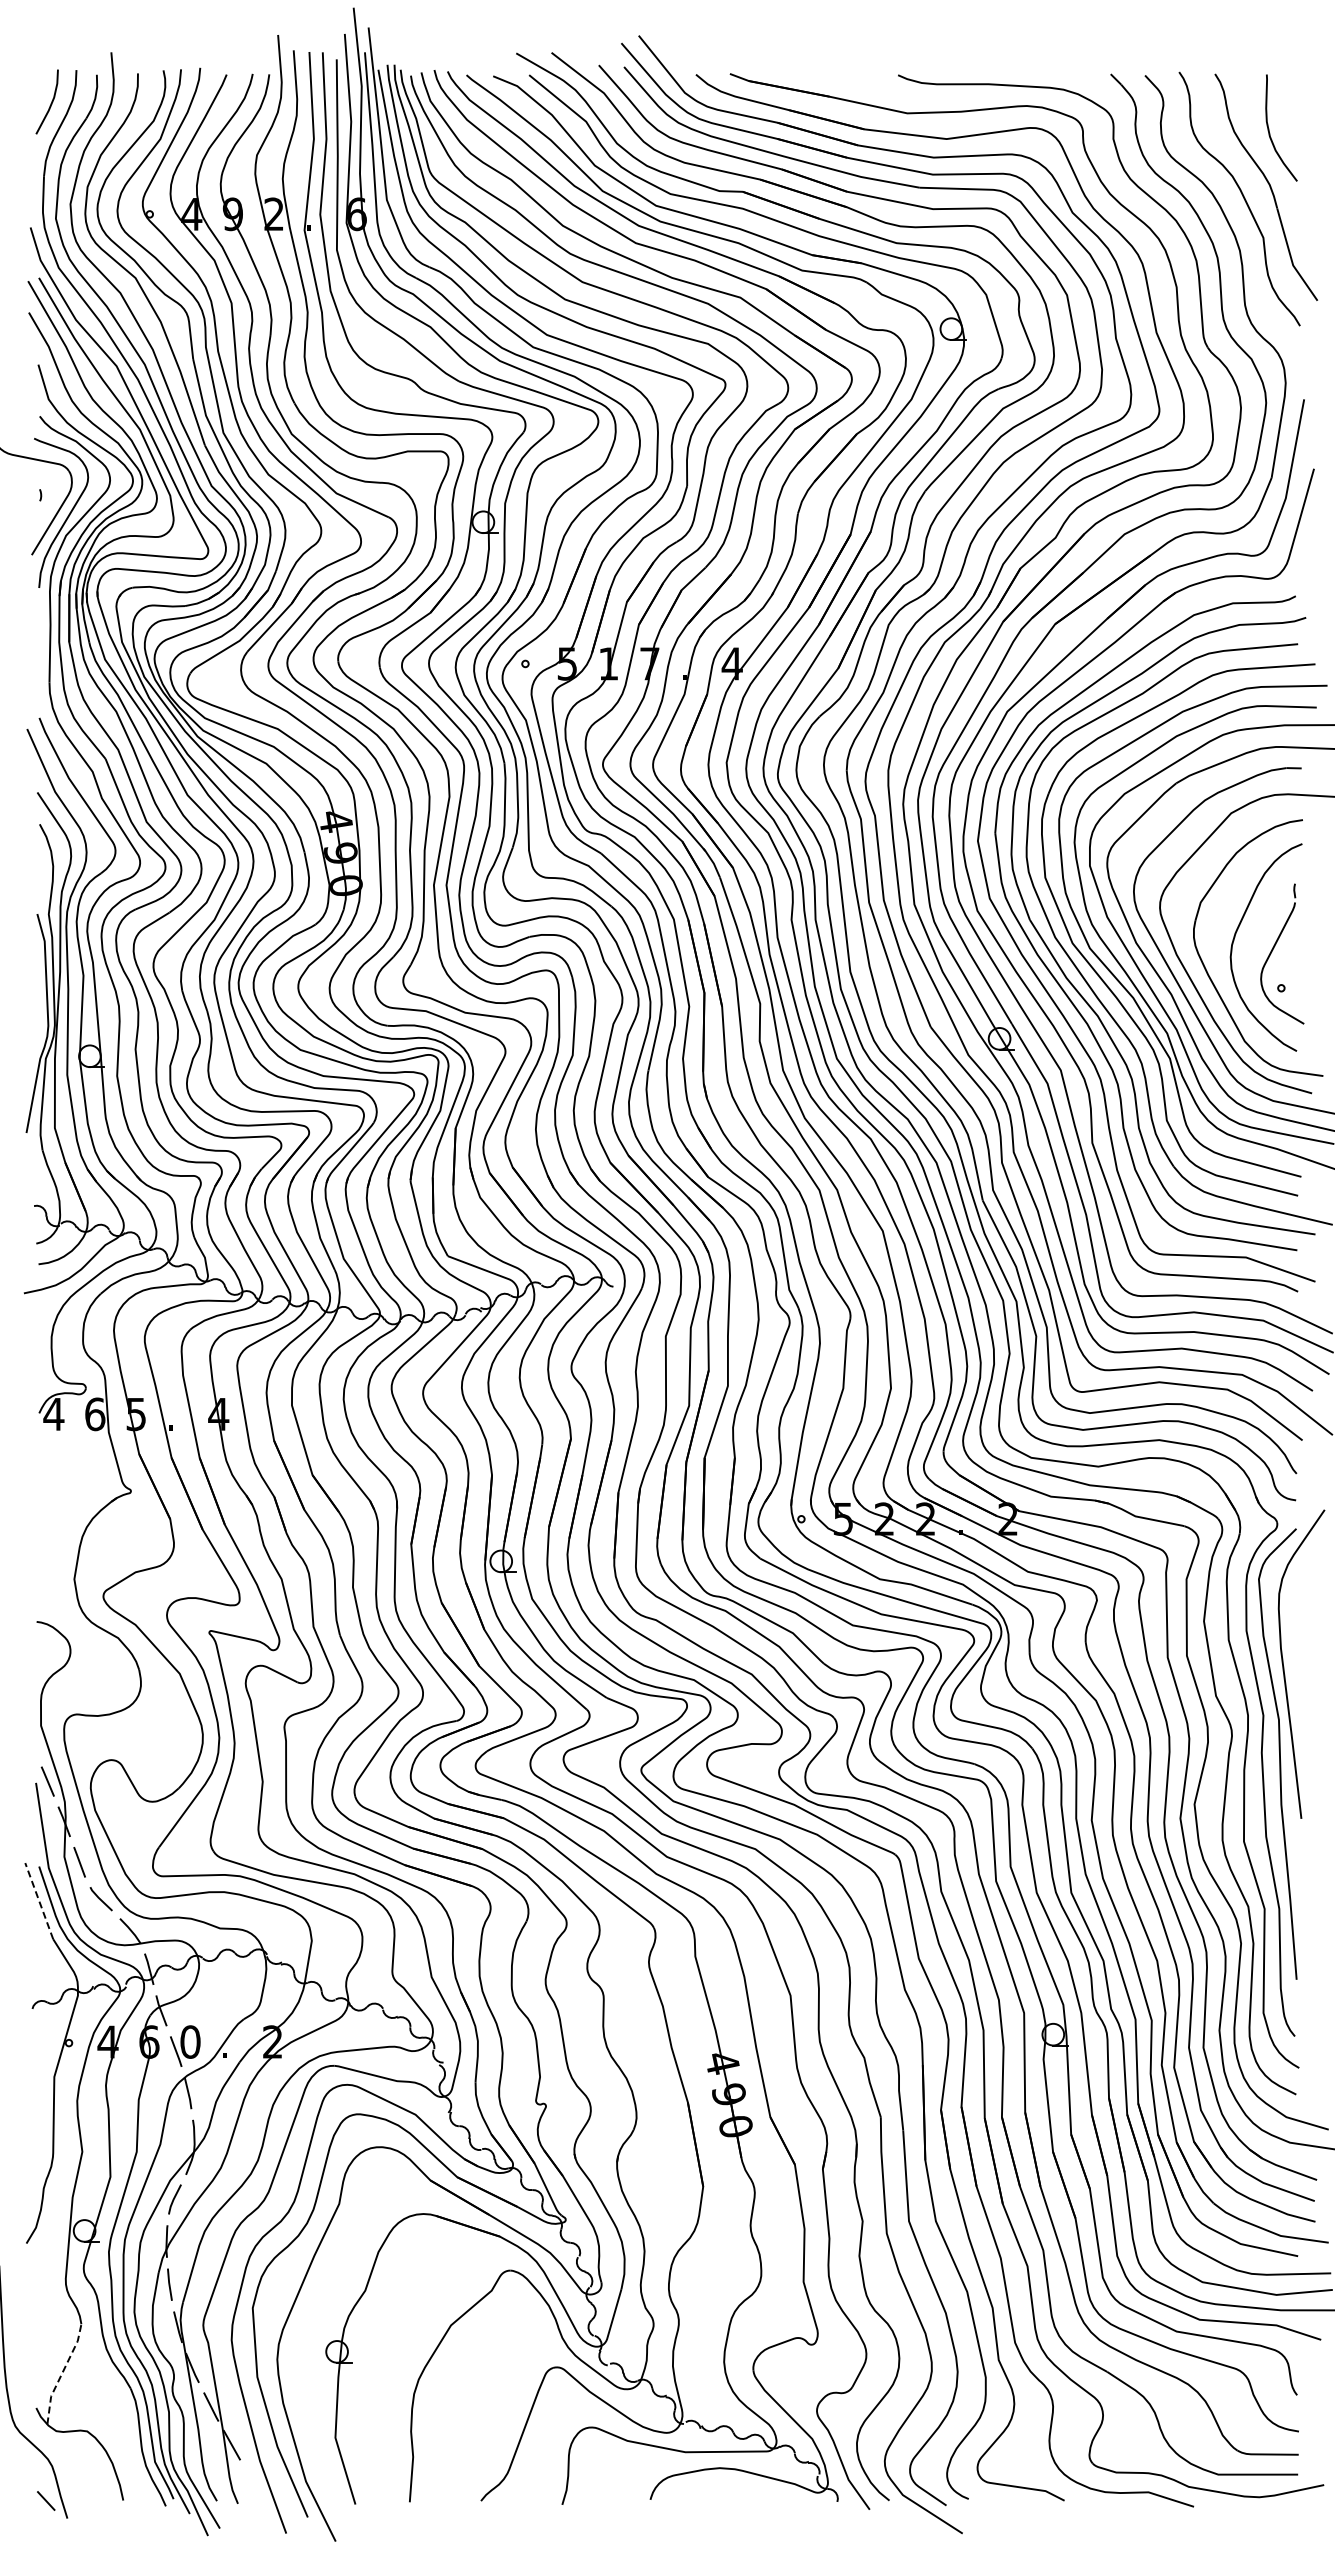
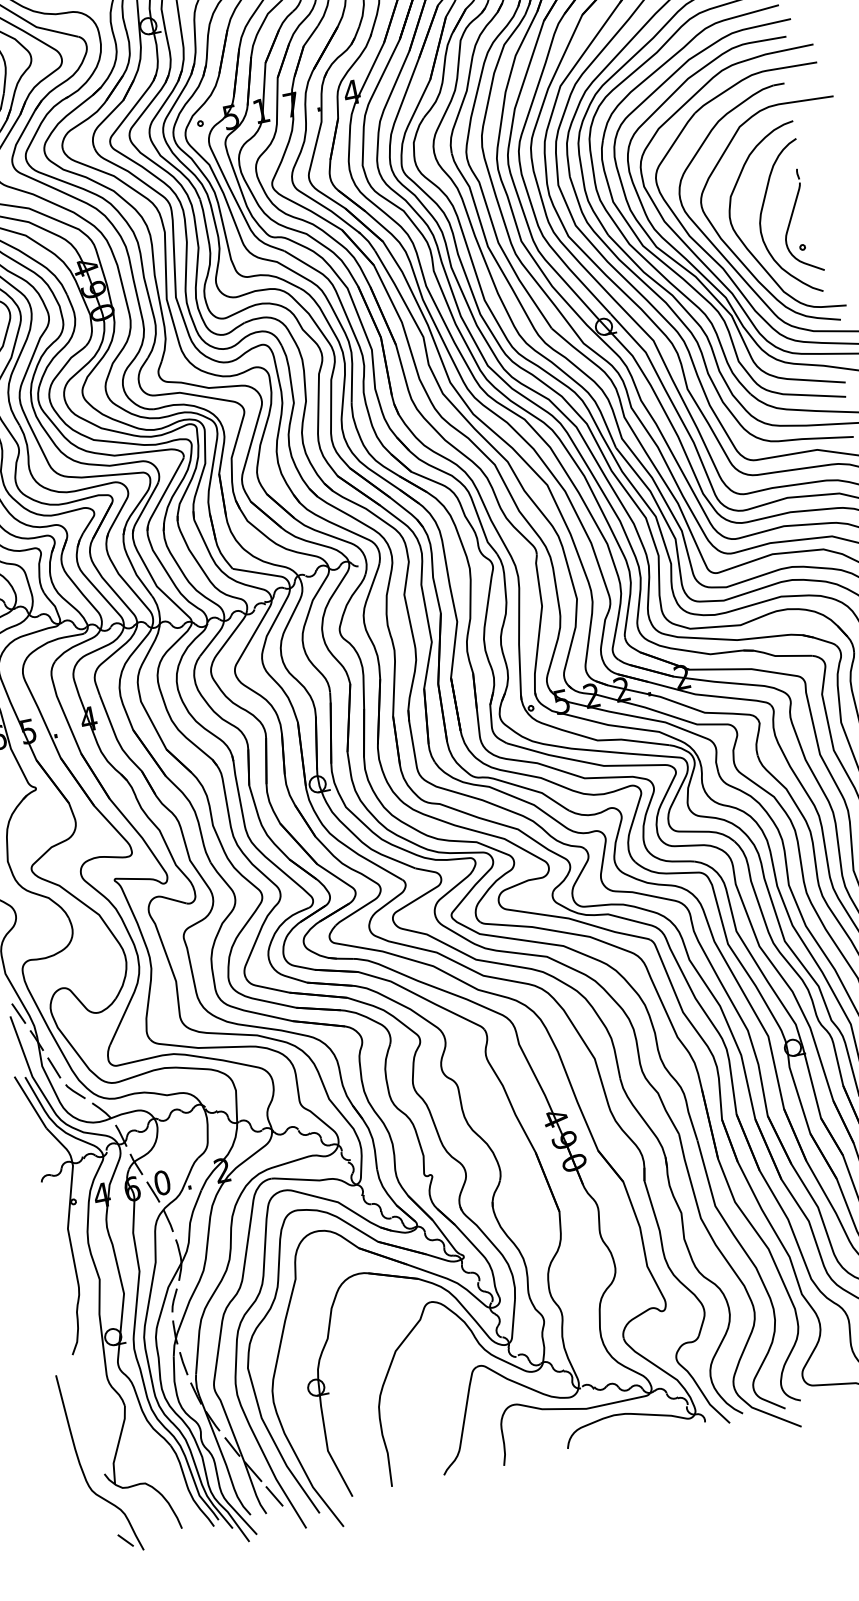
line: (39, 1901) -> (30, 1102), dashed -> solid
line: (62, 2373) -> (118, 1444), dashed -> solid
line: (253, 2482) -> (274, 1495), added

